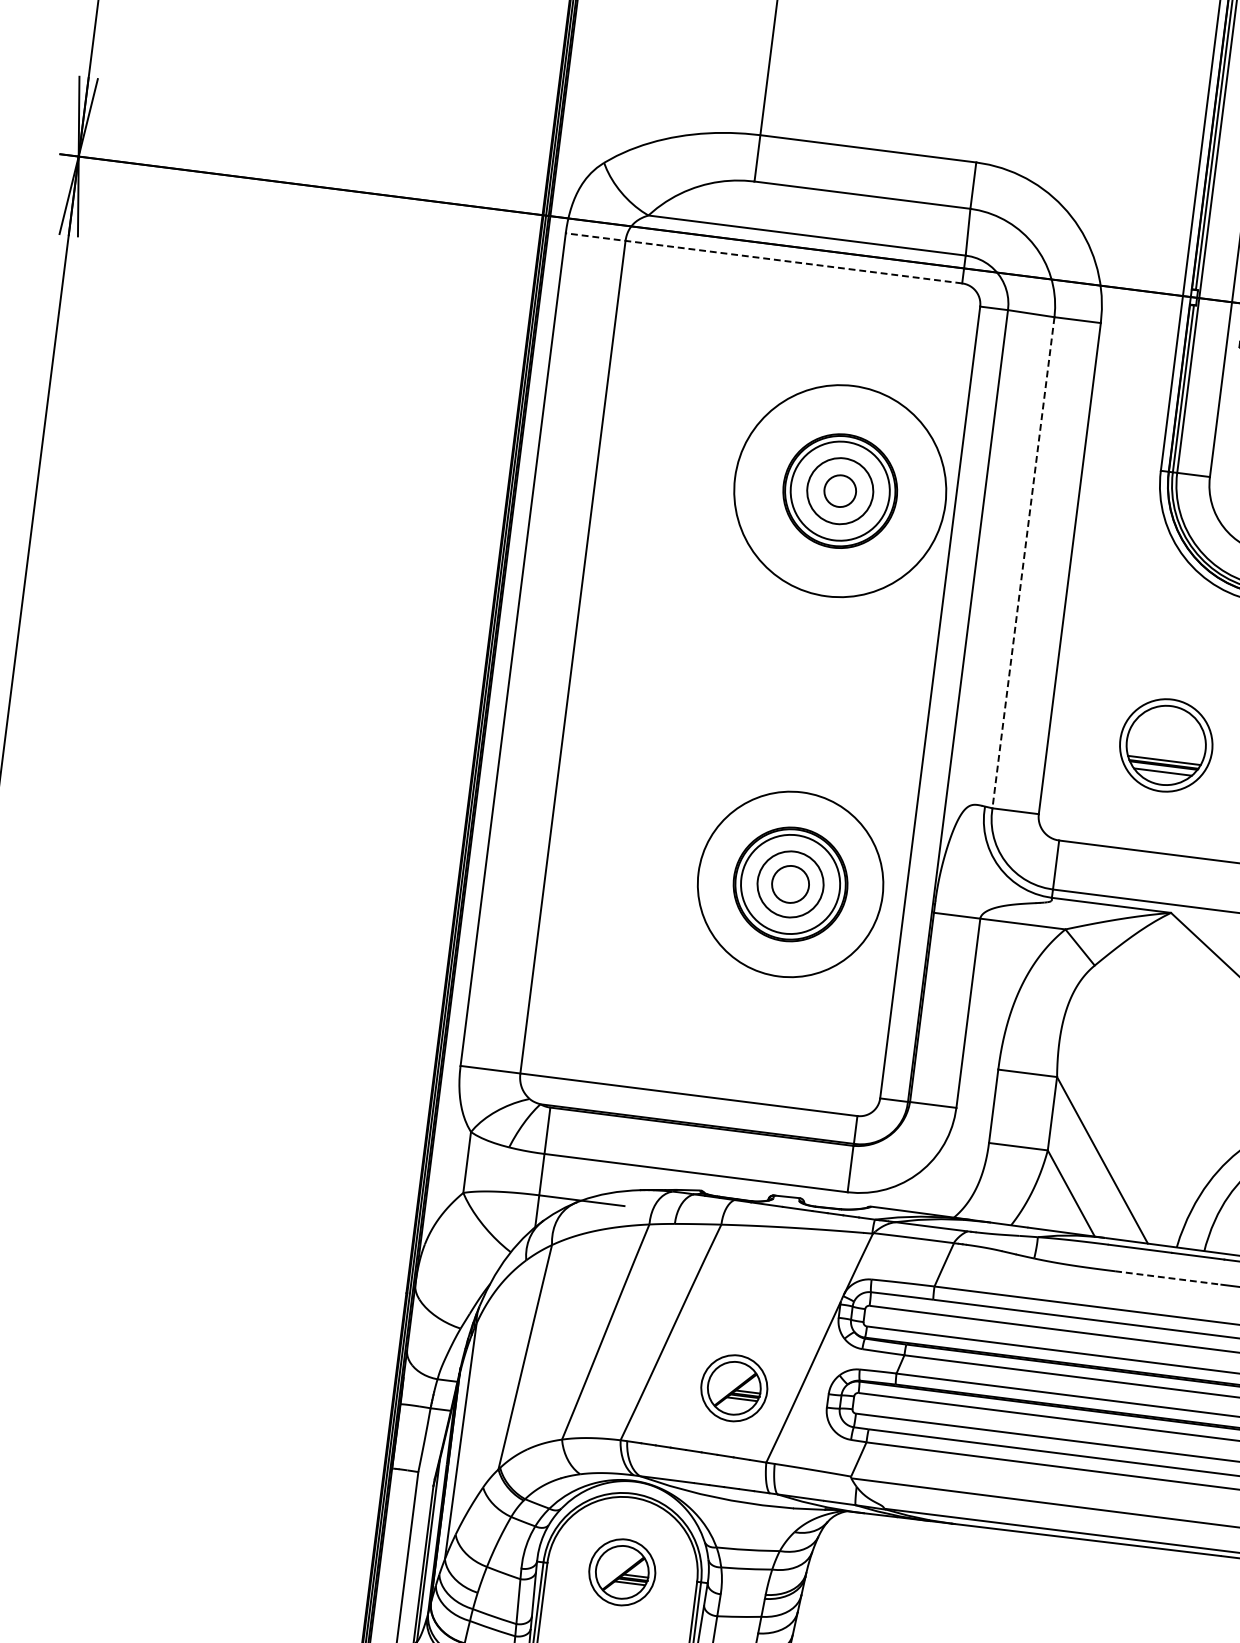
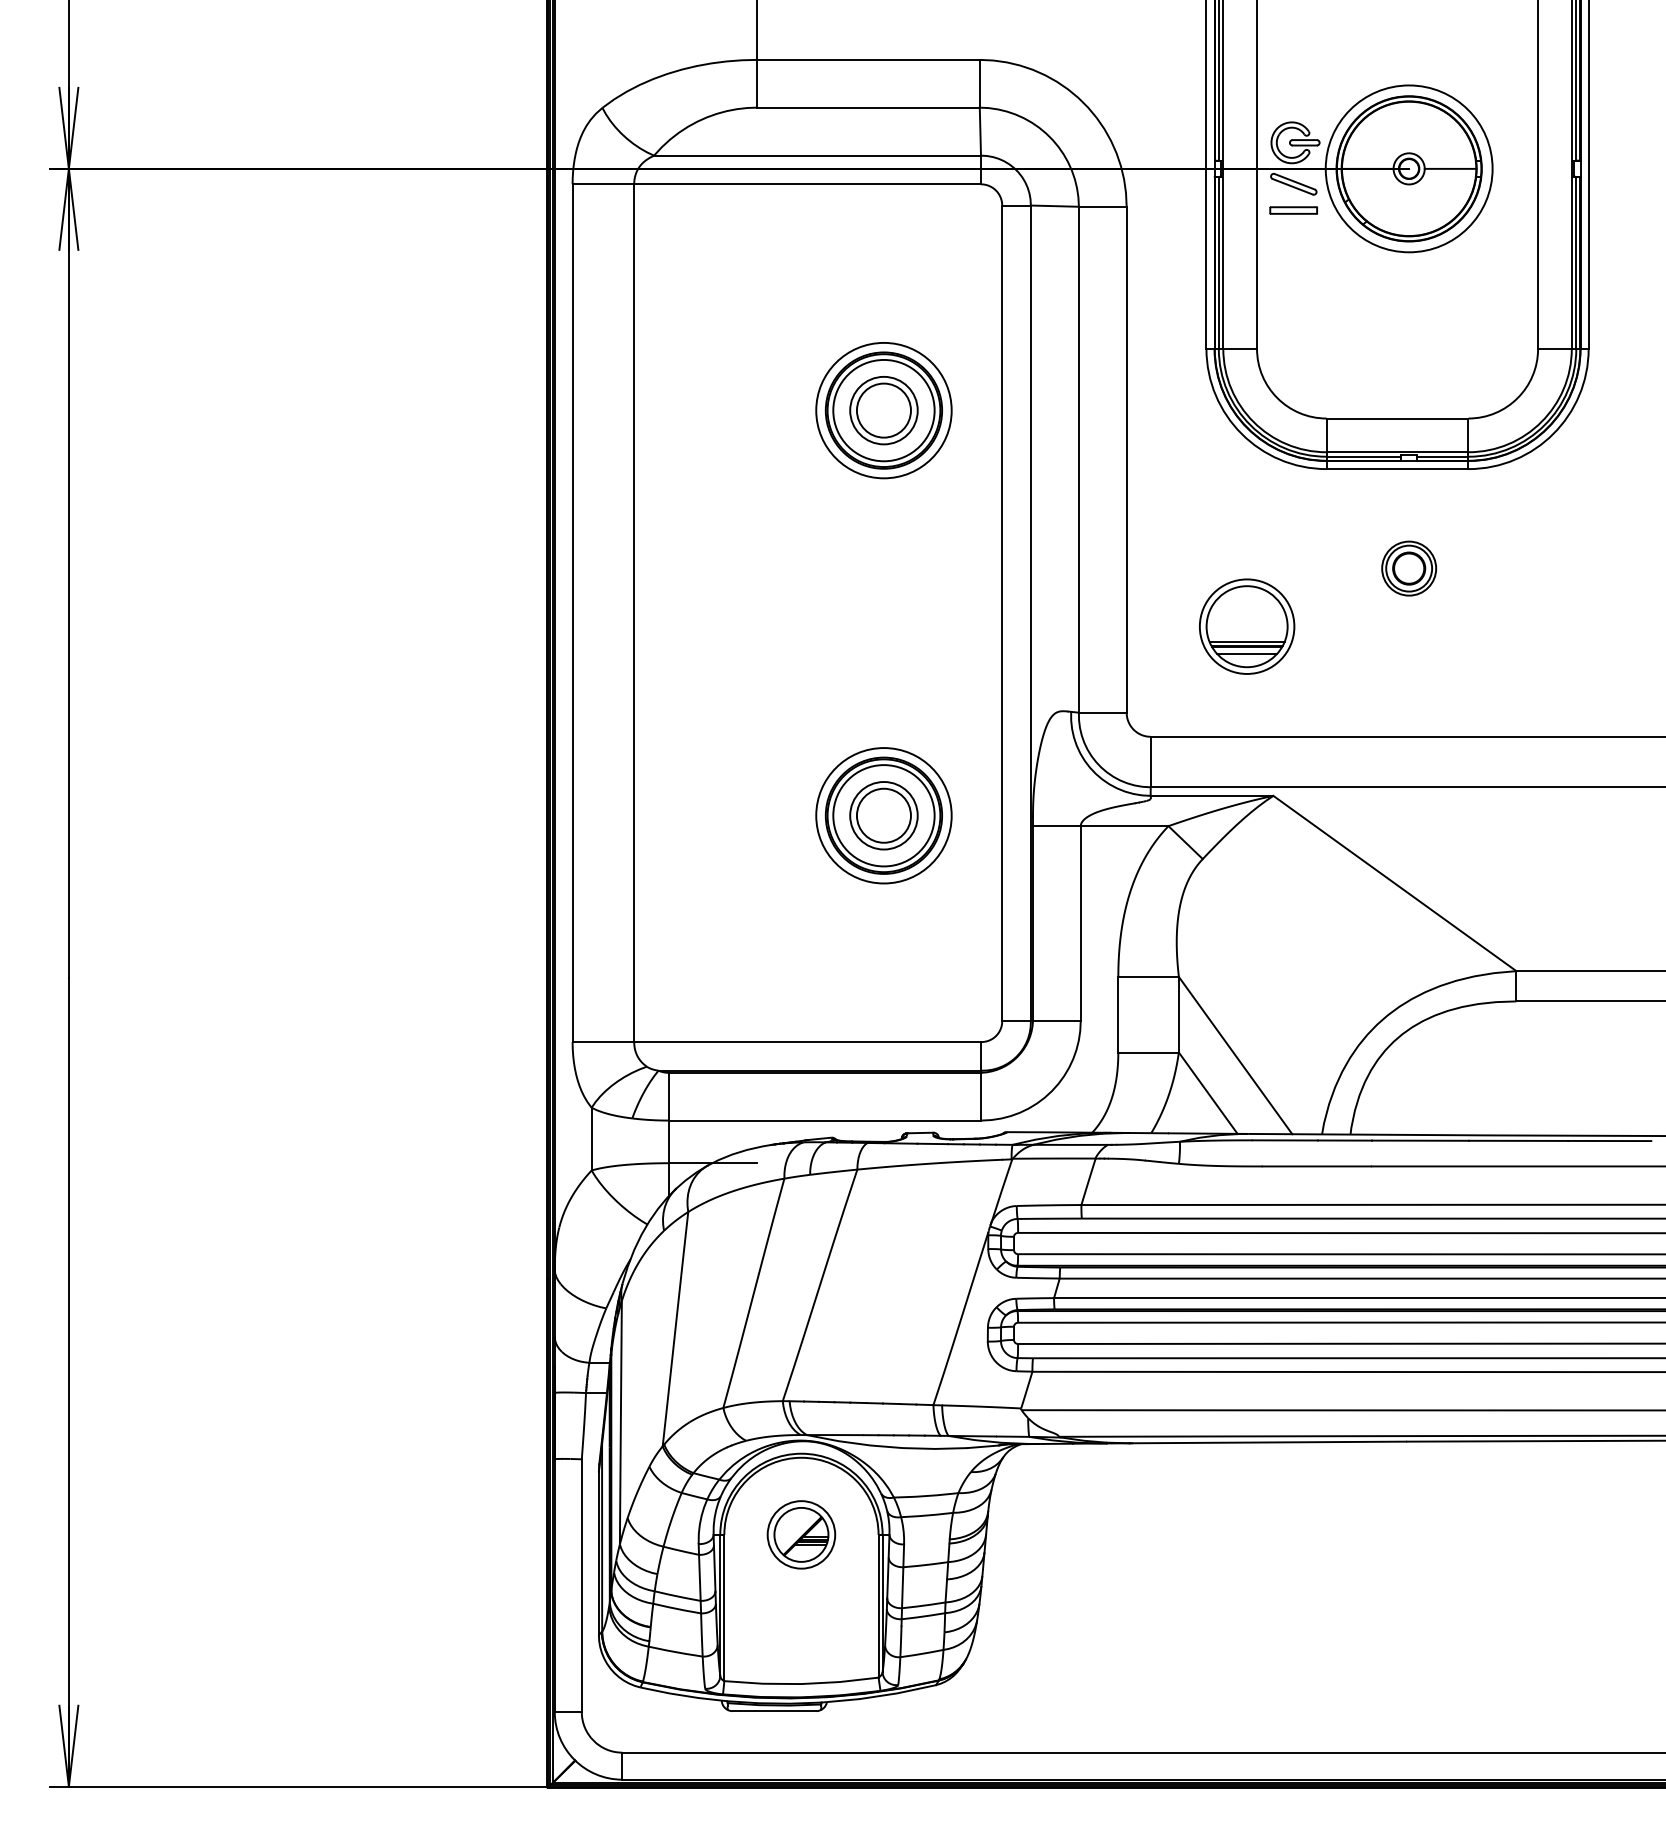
line: (763, 258) -> (776, 184), dashed -> solid
circle: (839, 491) -> (883, 410), size x0.62
circle: (839, 491) -> (883, 410), size x1.67
line: (1023, 562) -> (1078, 459), dashed -> solid
circle: (790, 884) -> (883, 815), size x0.71
circle: (790, 884) -> (883, 815), size x1.43
line: (1168, 1278) -> (1317, 1166), dashed -> solid
part: (734, 1387) -> (891, 1333), removed

